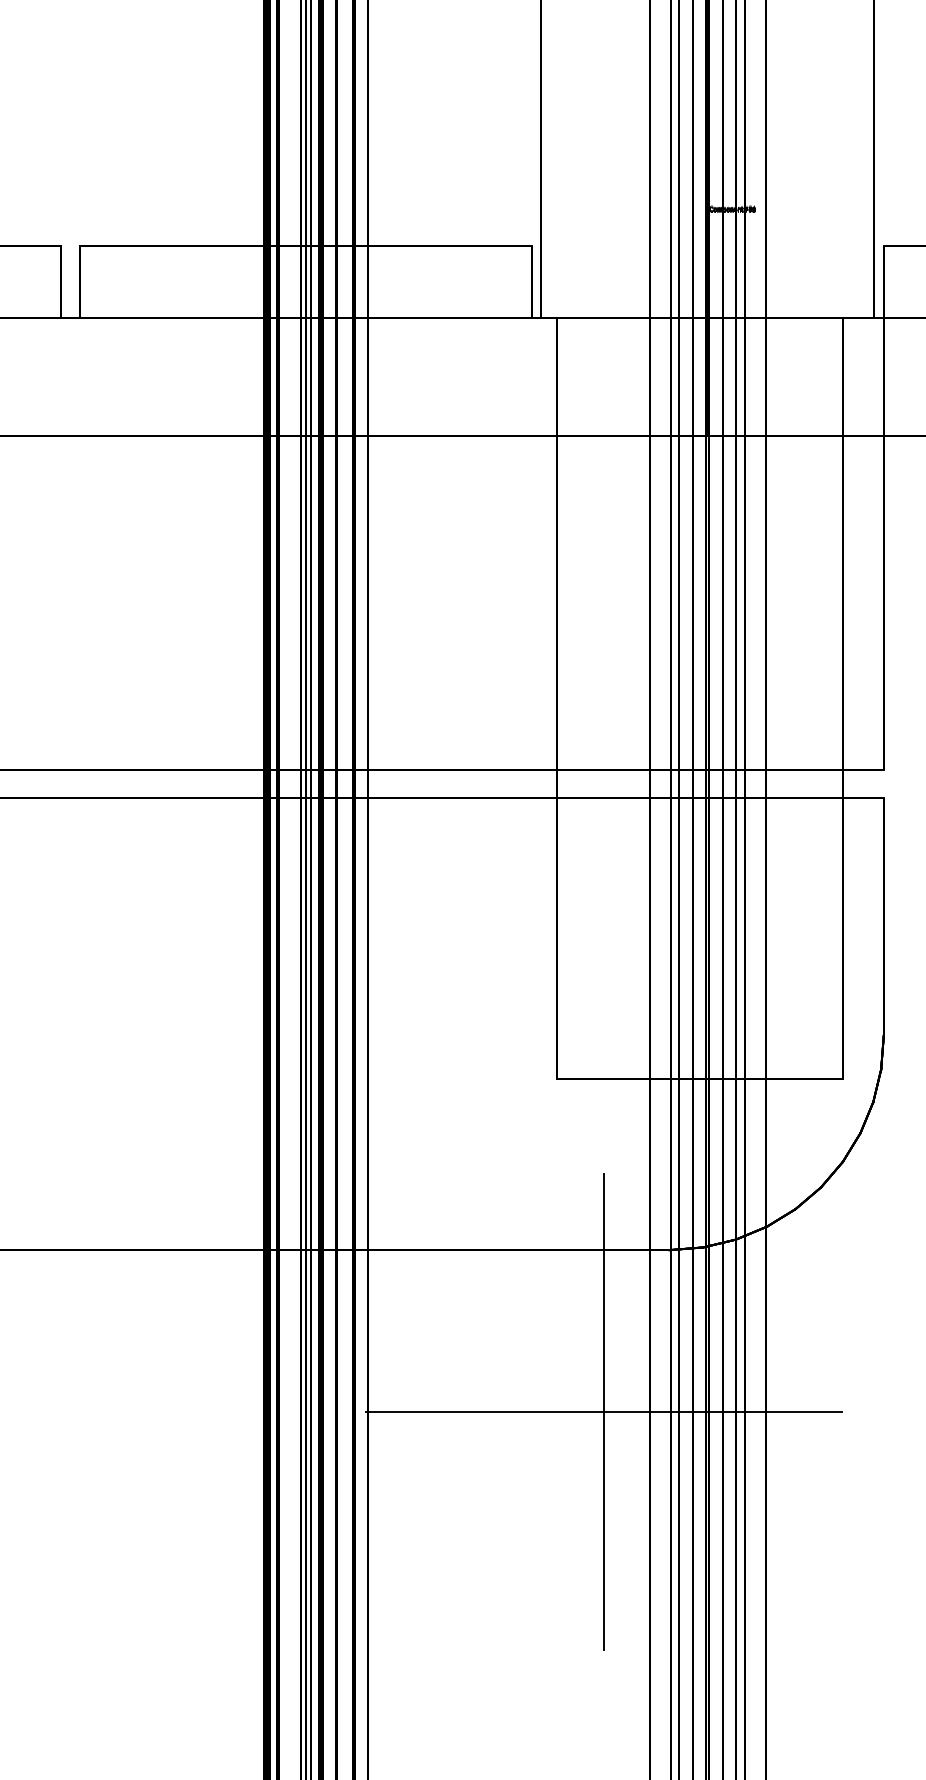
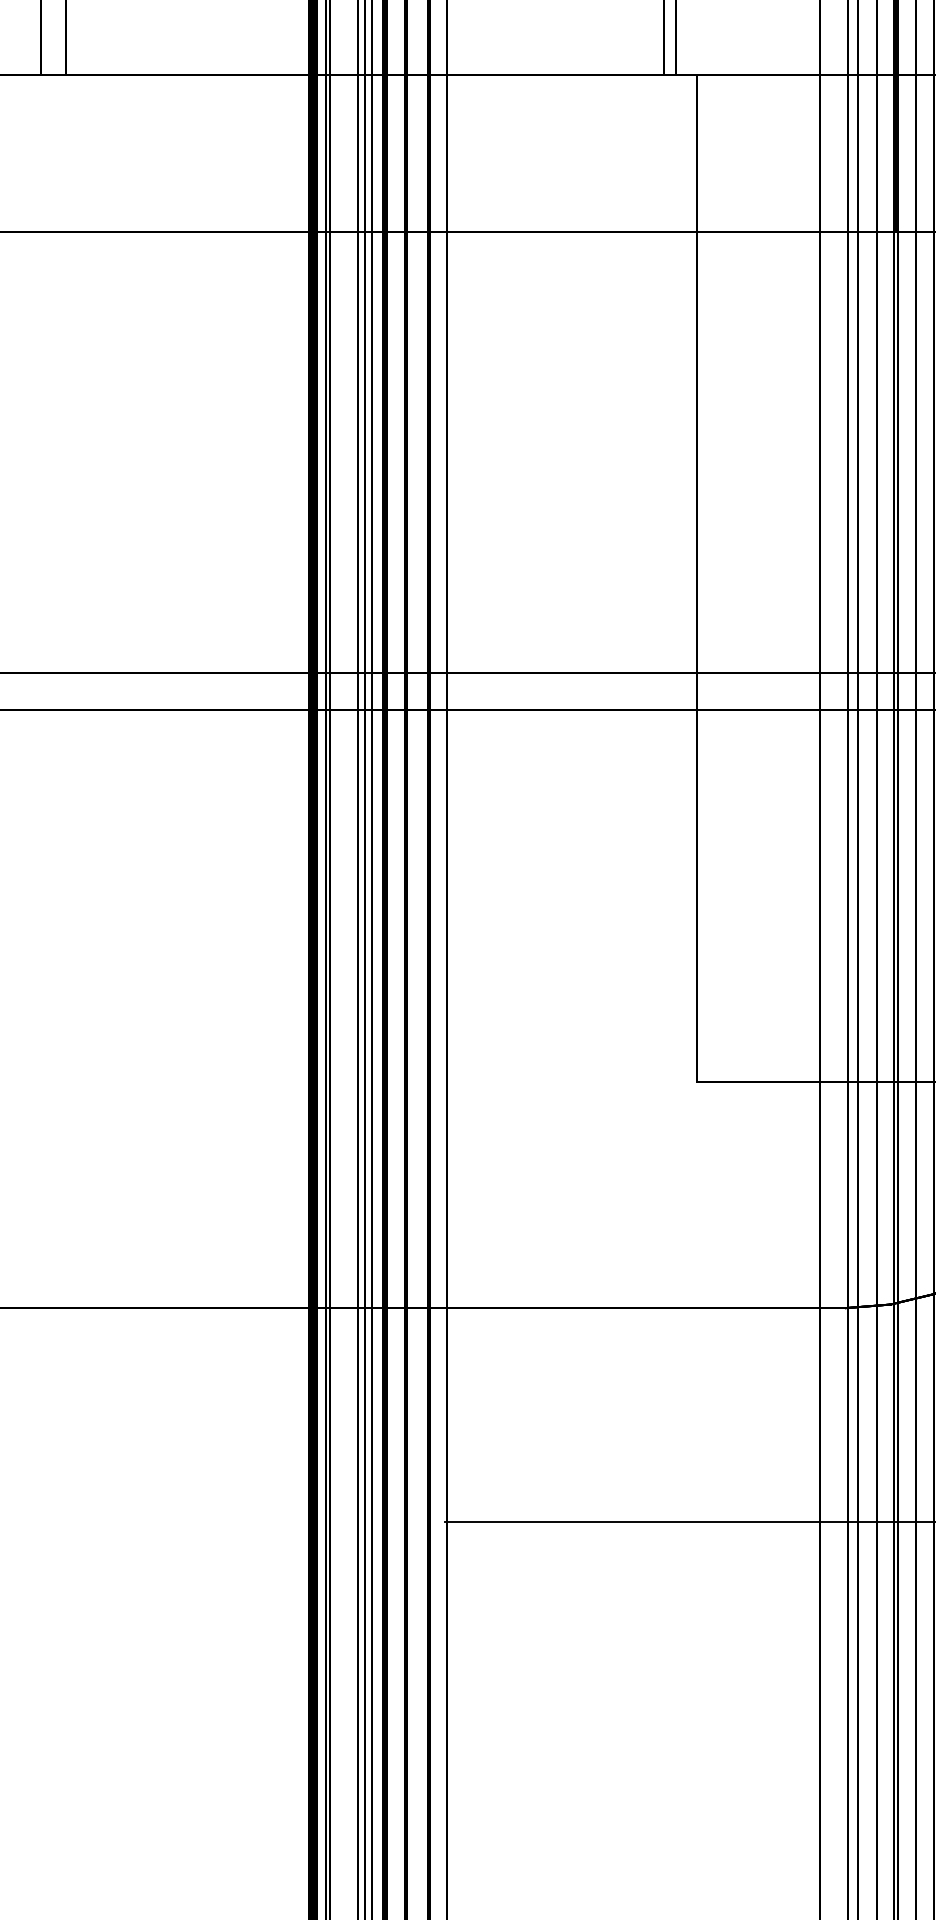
line: (604, 1411) -> (759, 1521), removed

